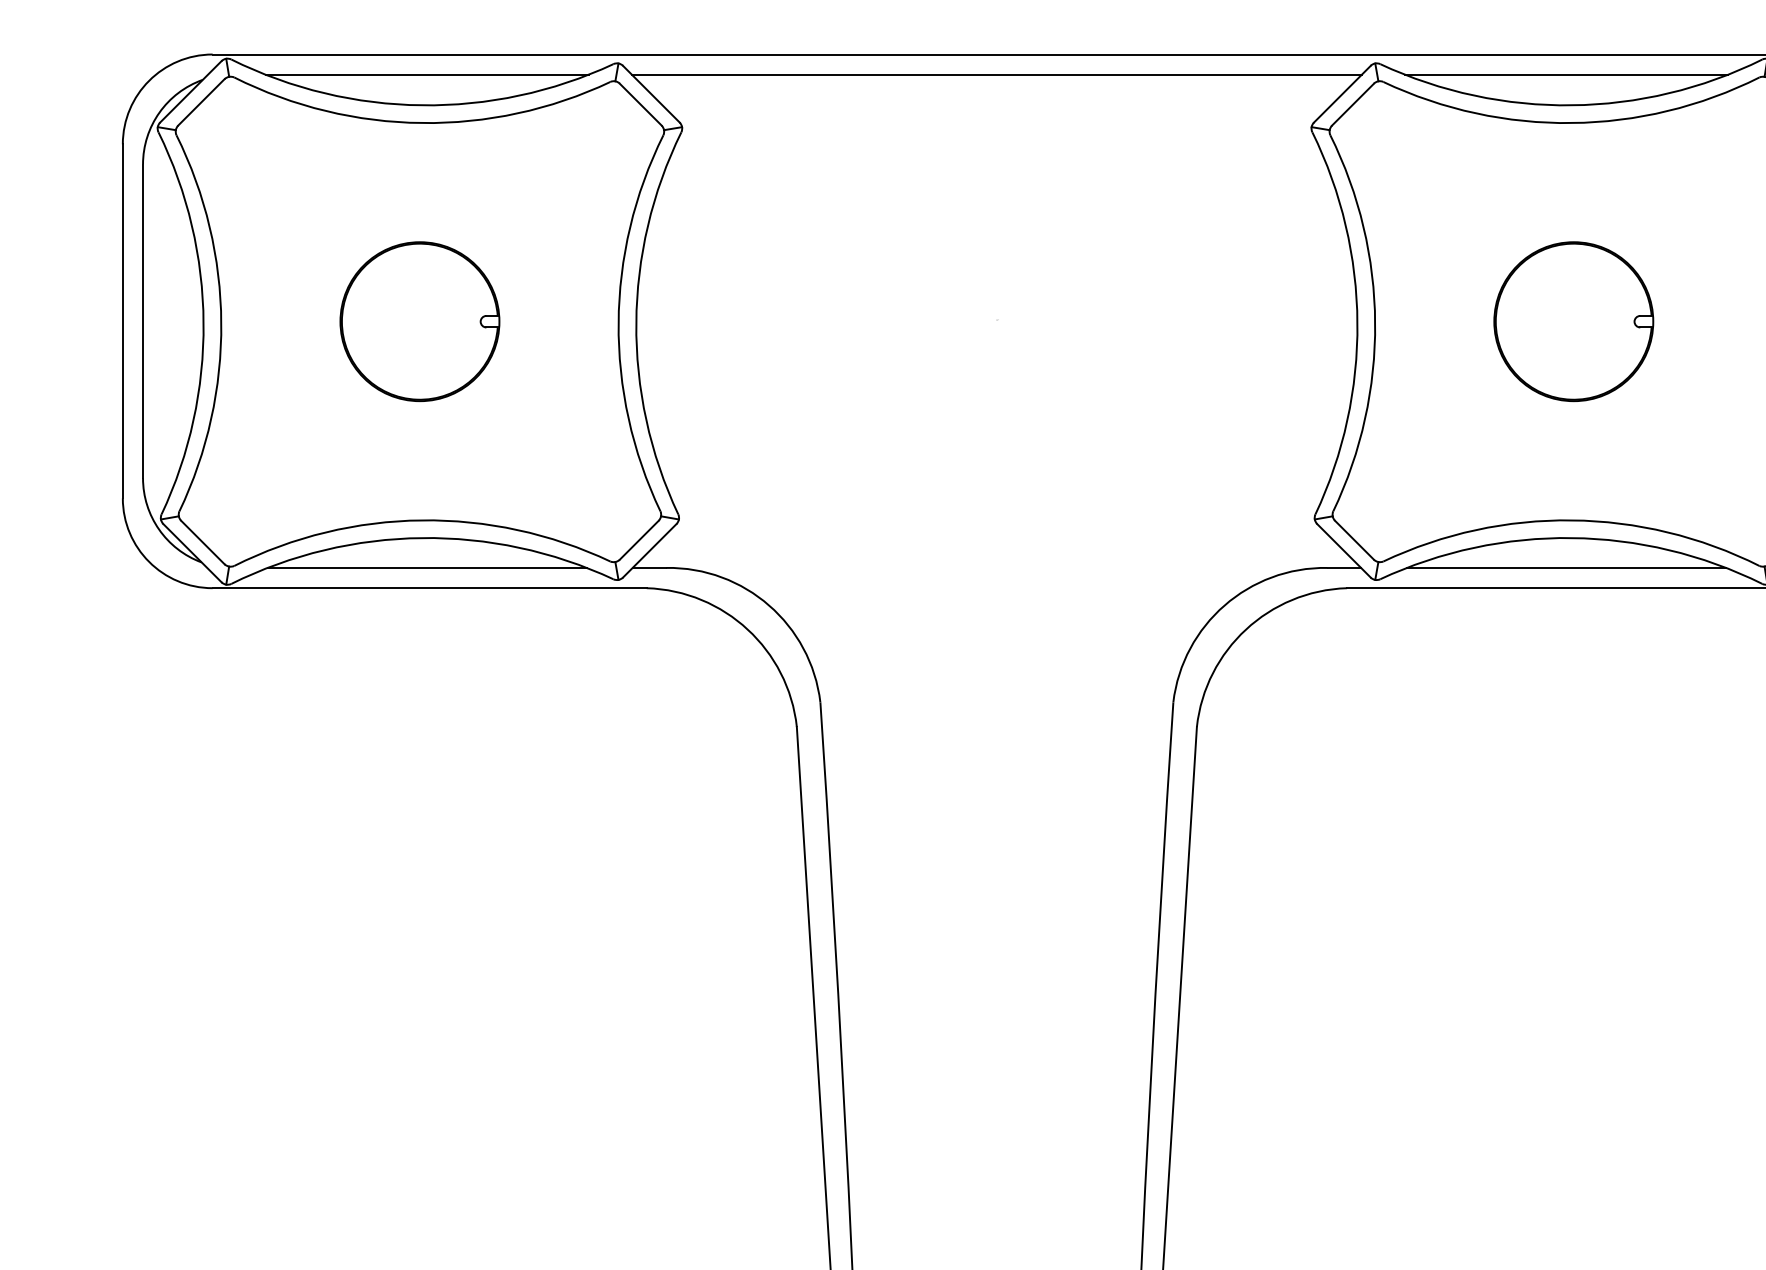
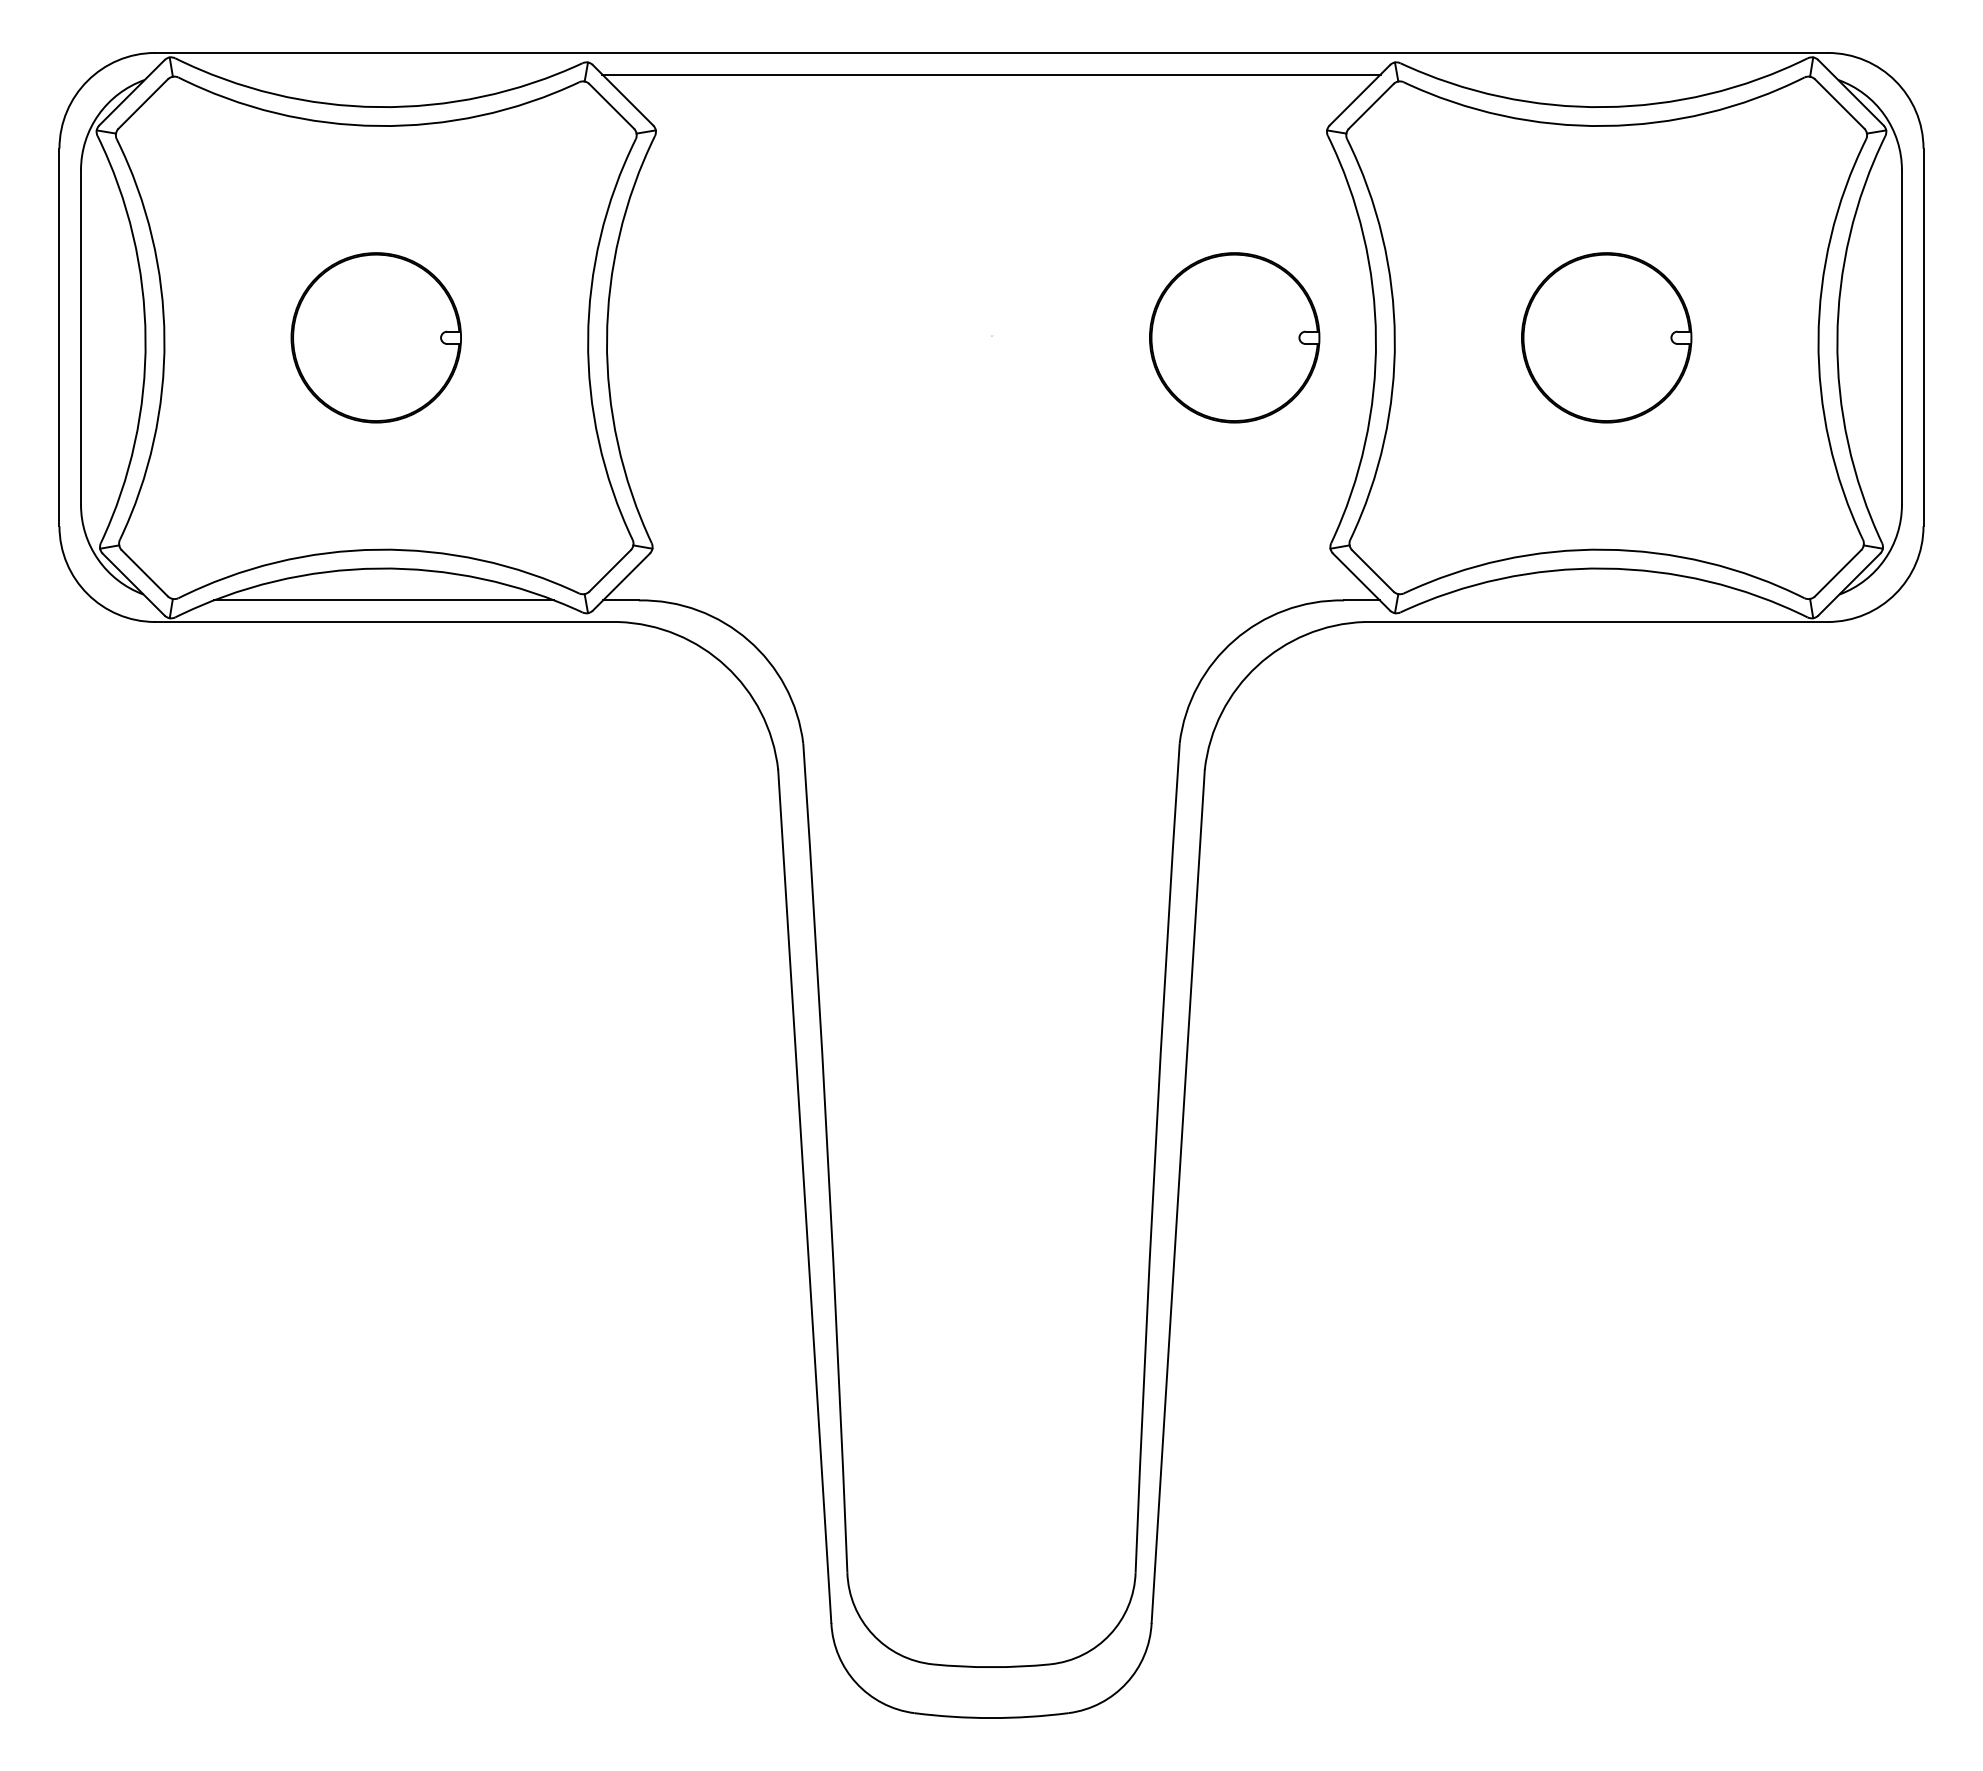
line: (426, 74) -> (383, 74), removed
line: (1566, 74) -> (1598, 74), removed
part: (1224, 321) -> (1234, 337), added
line: (1566, 568) -> (1598, 600), removed

